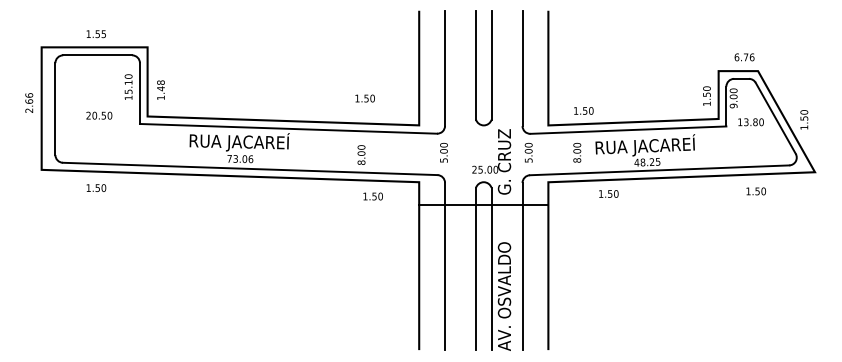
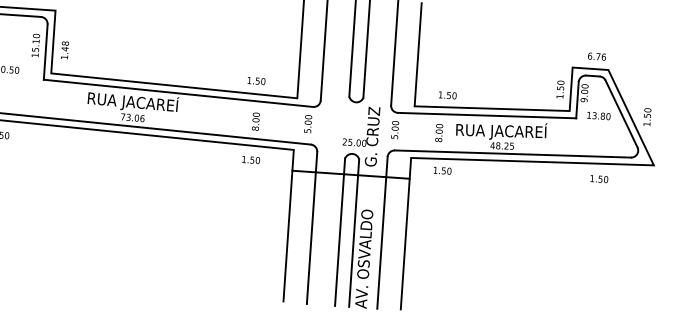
text: (364, 98) -> (255, 81), moved
text: (443, 152) -> (307, 123), moved
text: (361, 154) -> (255, 121), moved
text: (608, 193) -> (442, 170), moved

